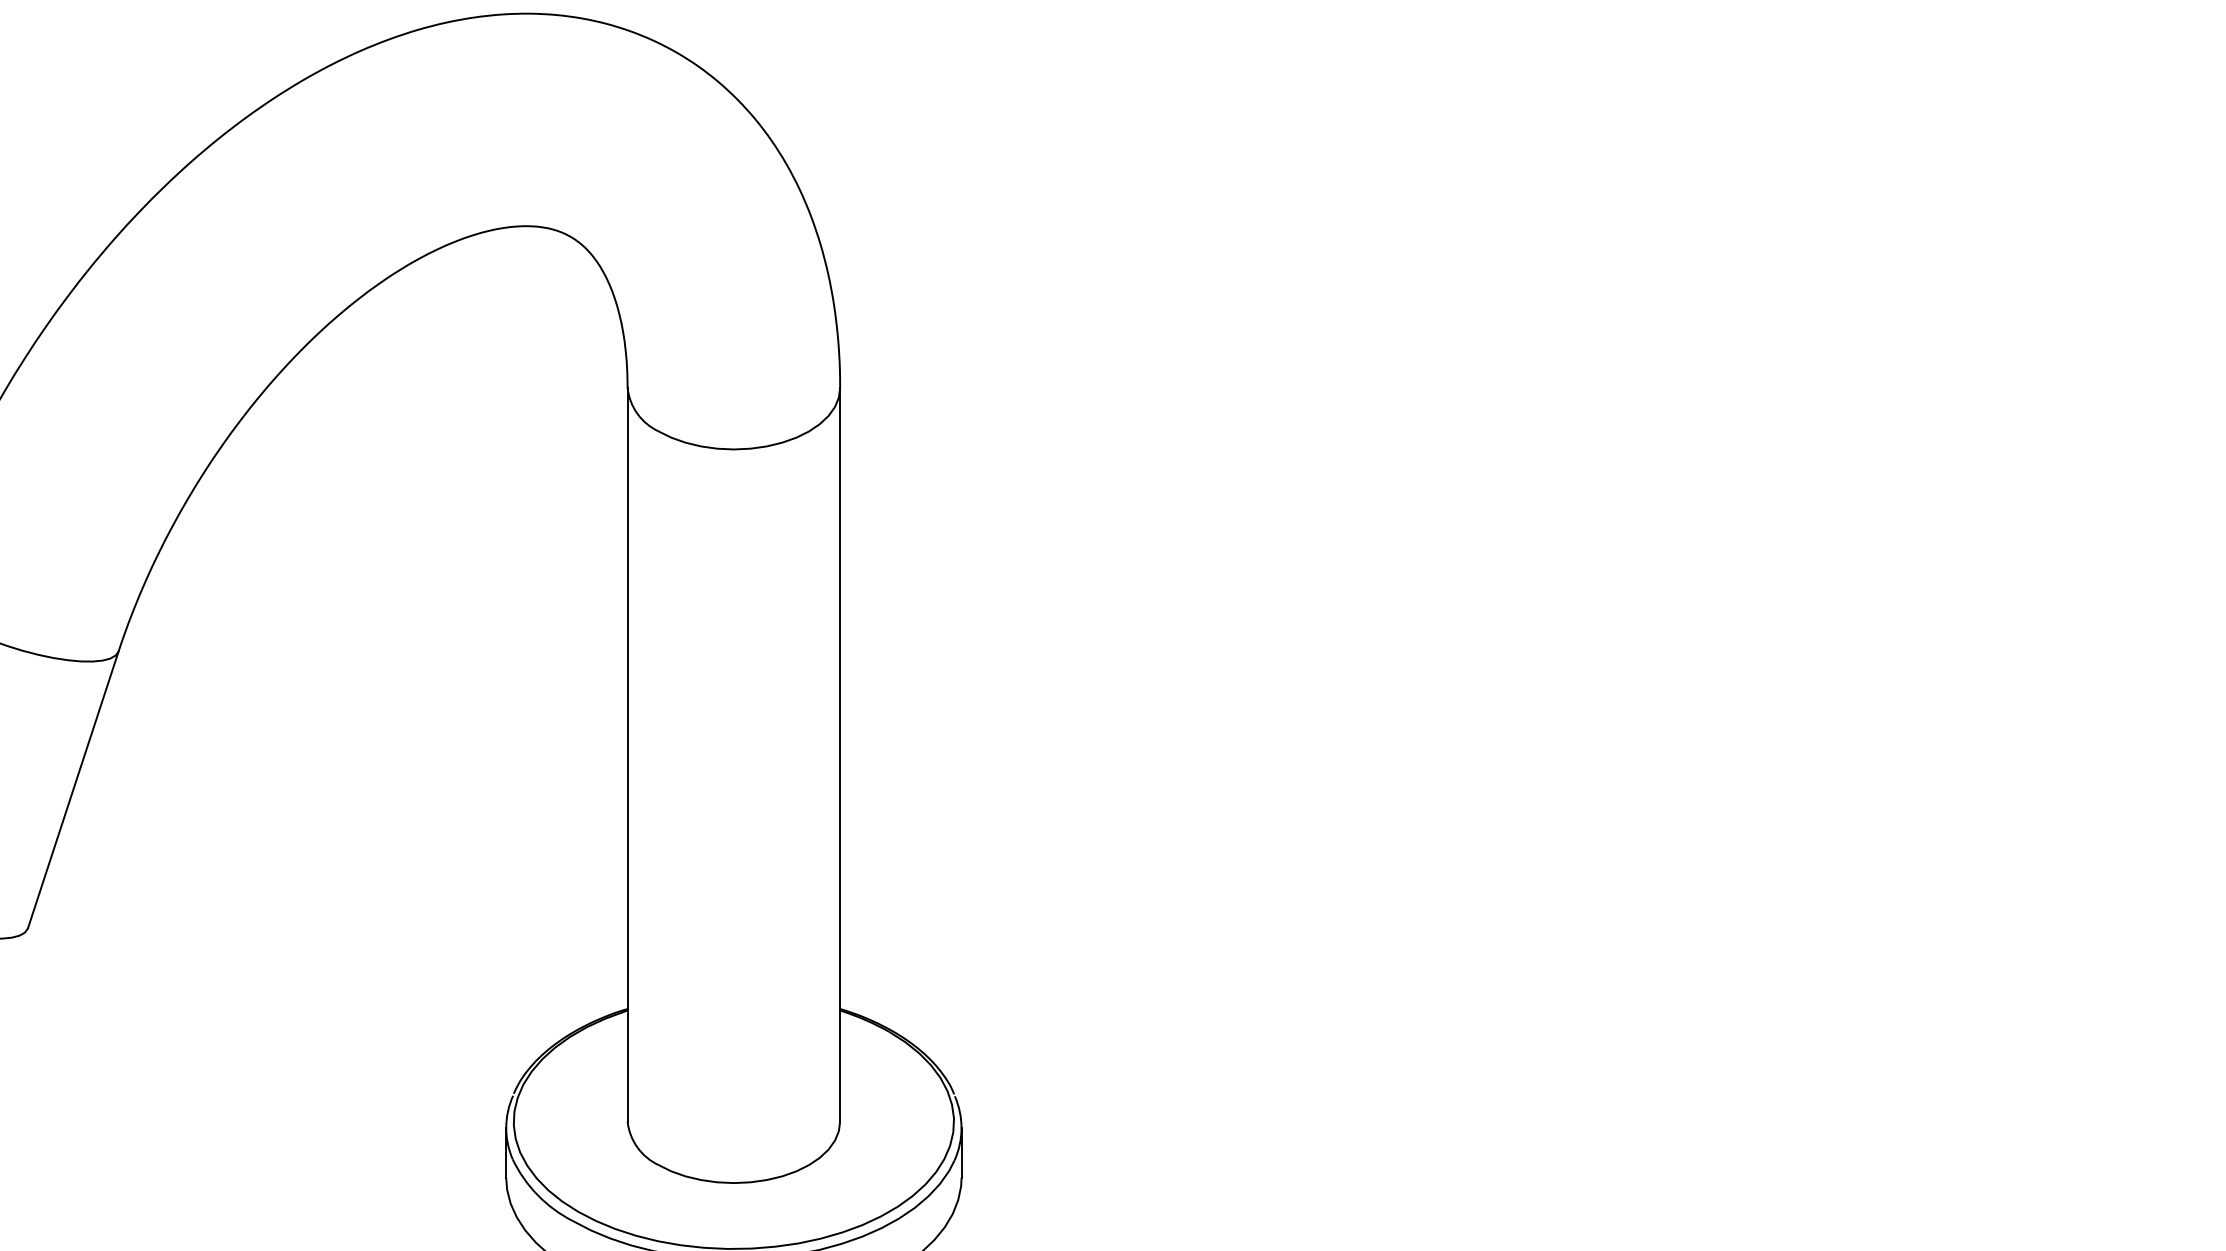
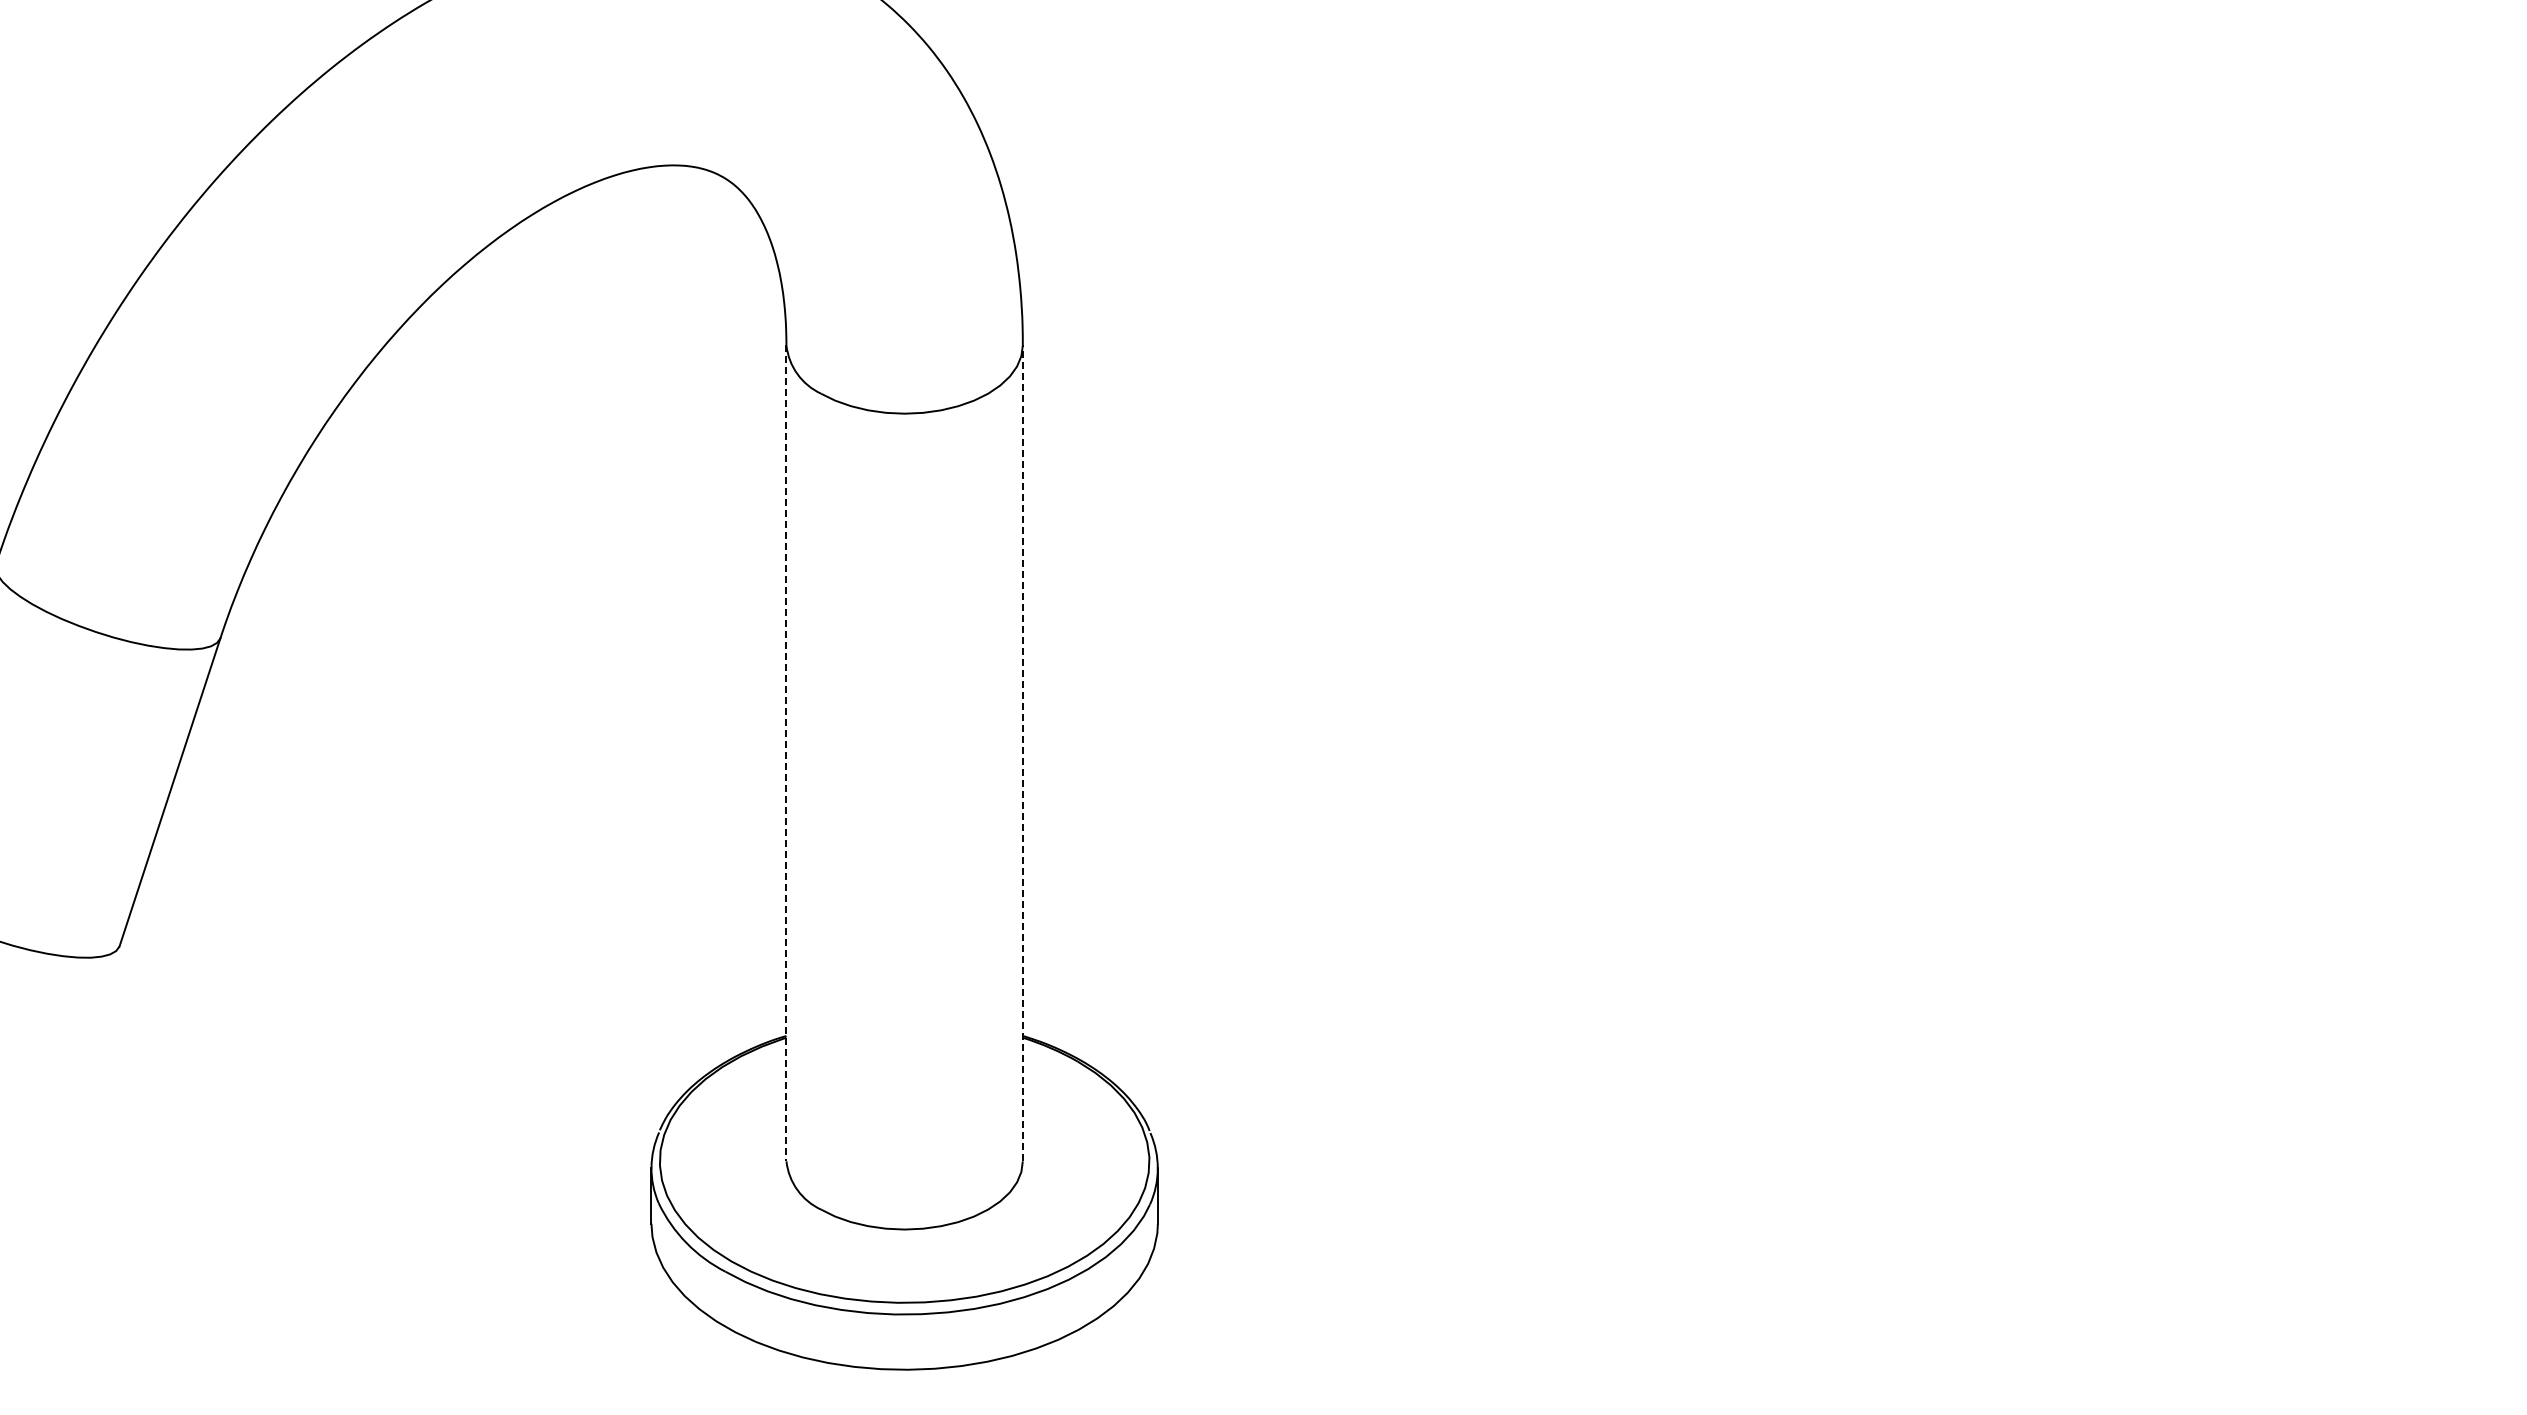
line: (627, 755) -> (786, 753), solid -> dashed
line: (839, 755) -> (1022, 753), solid -> dashed

